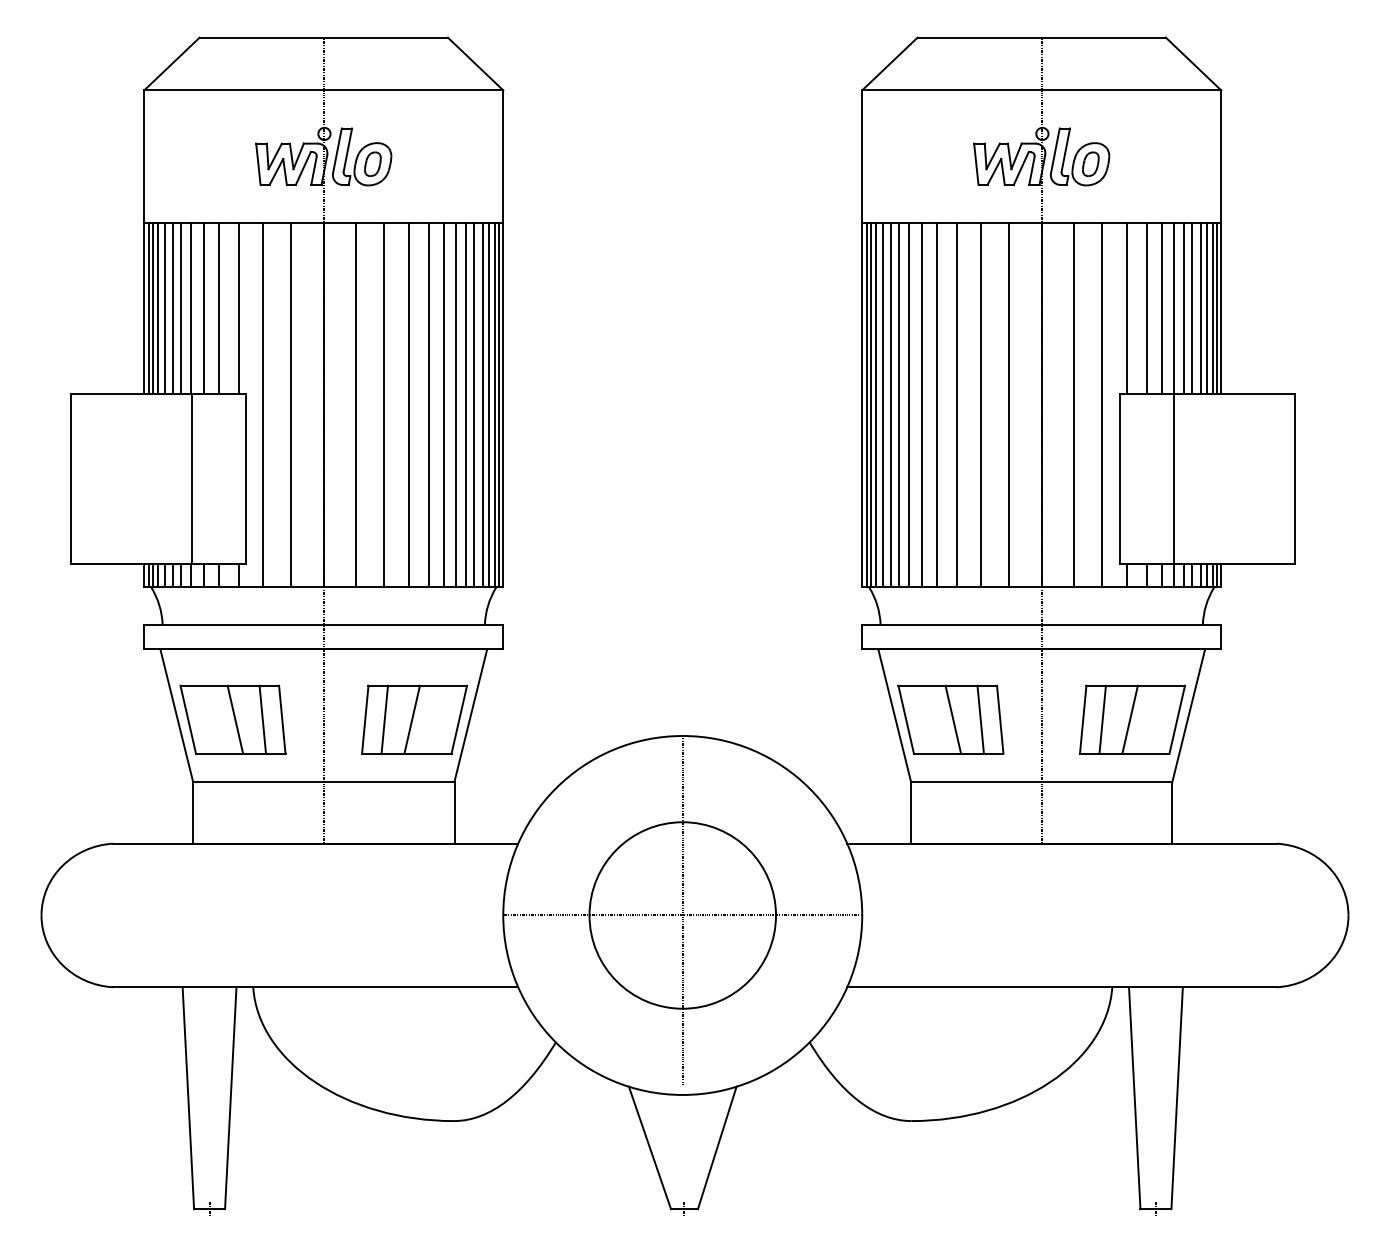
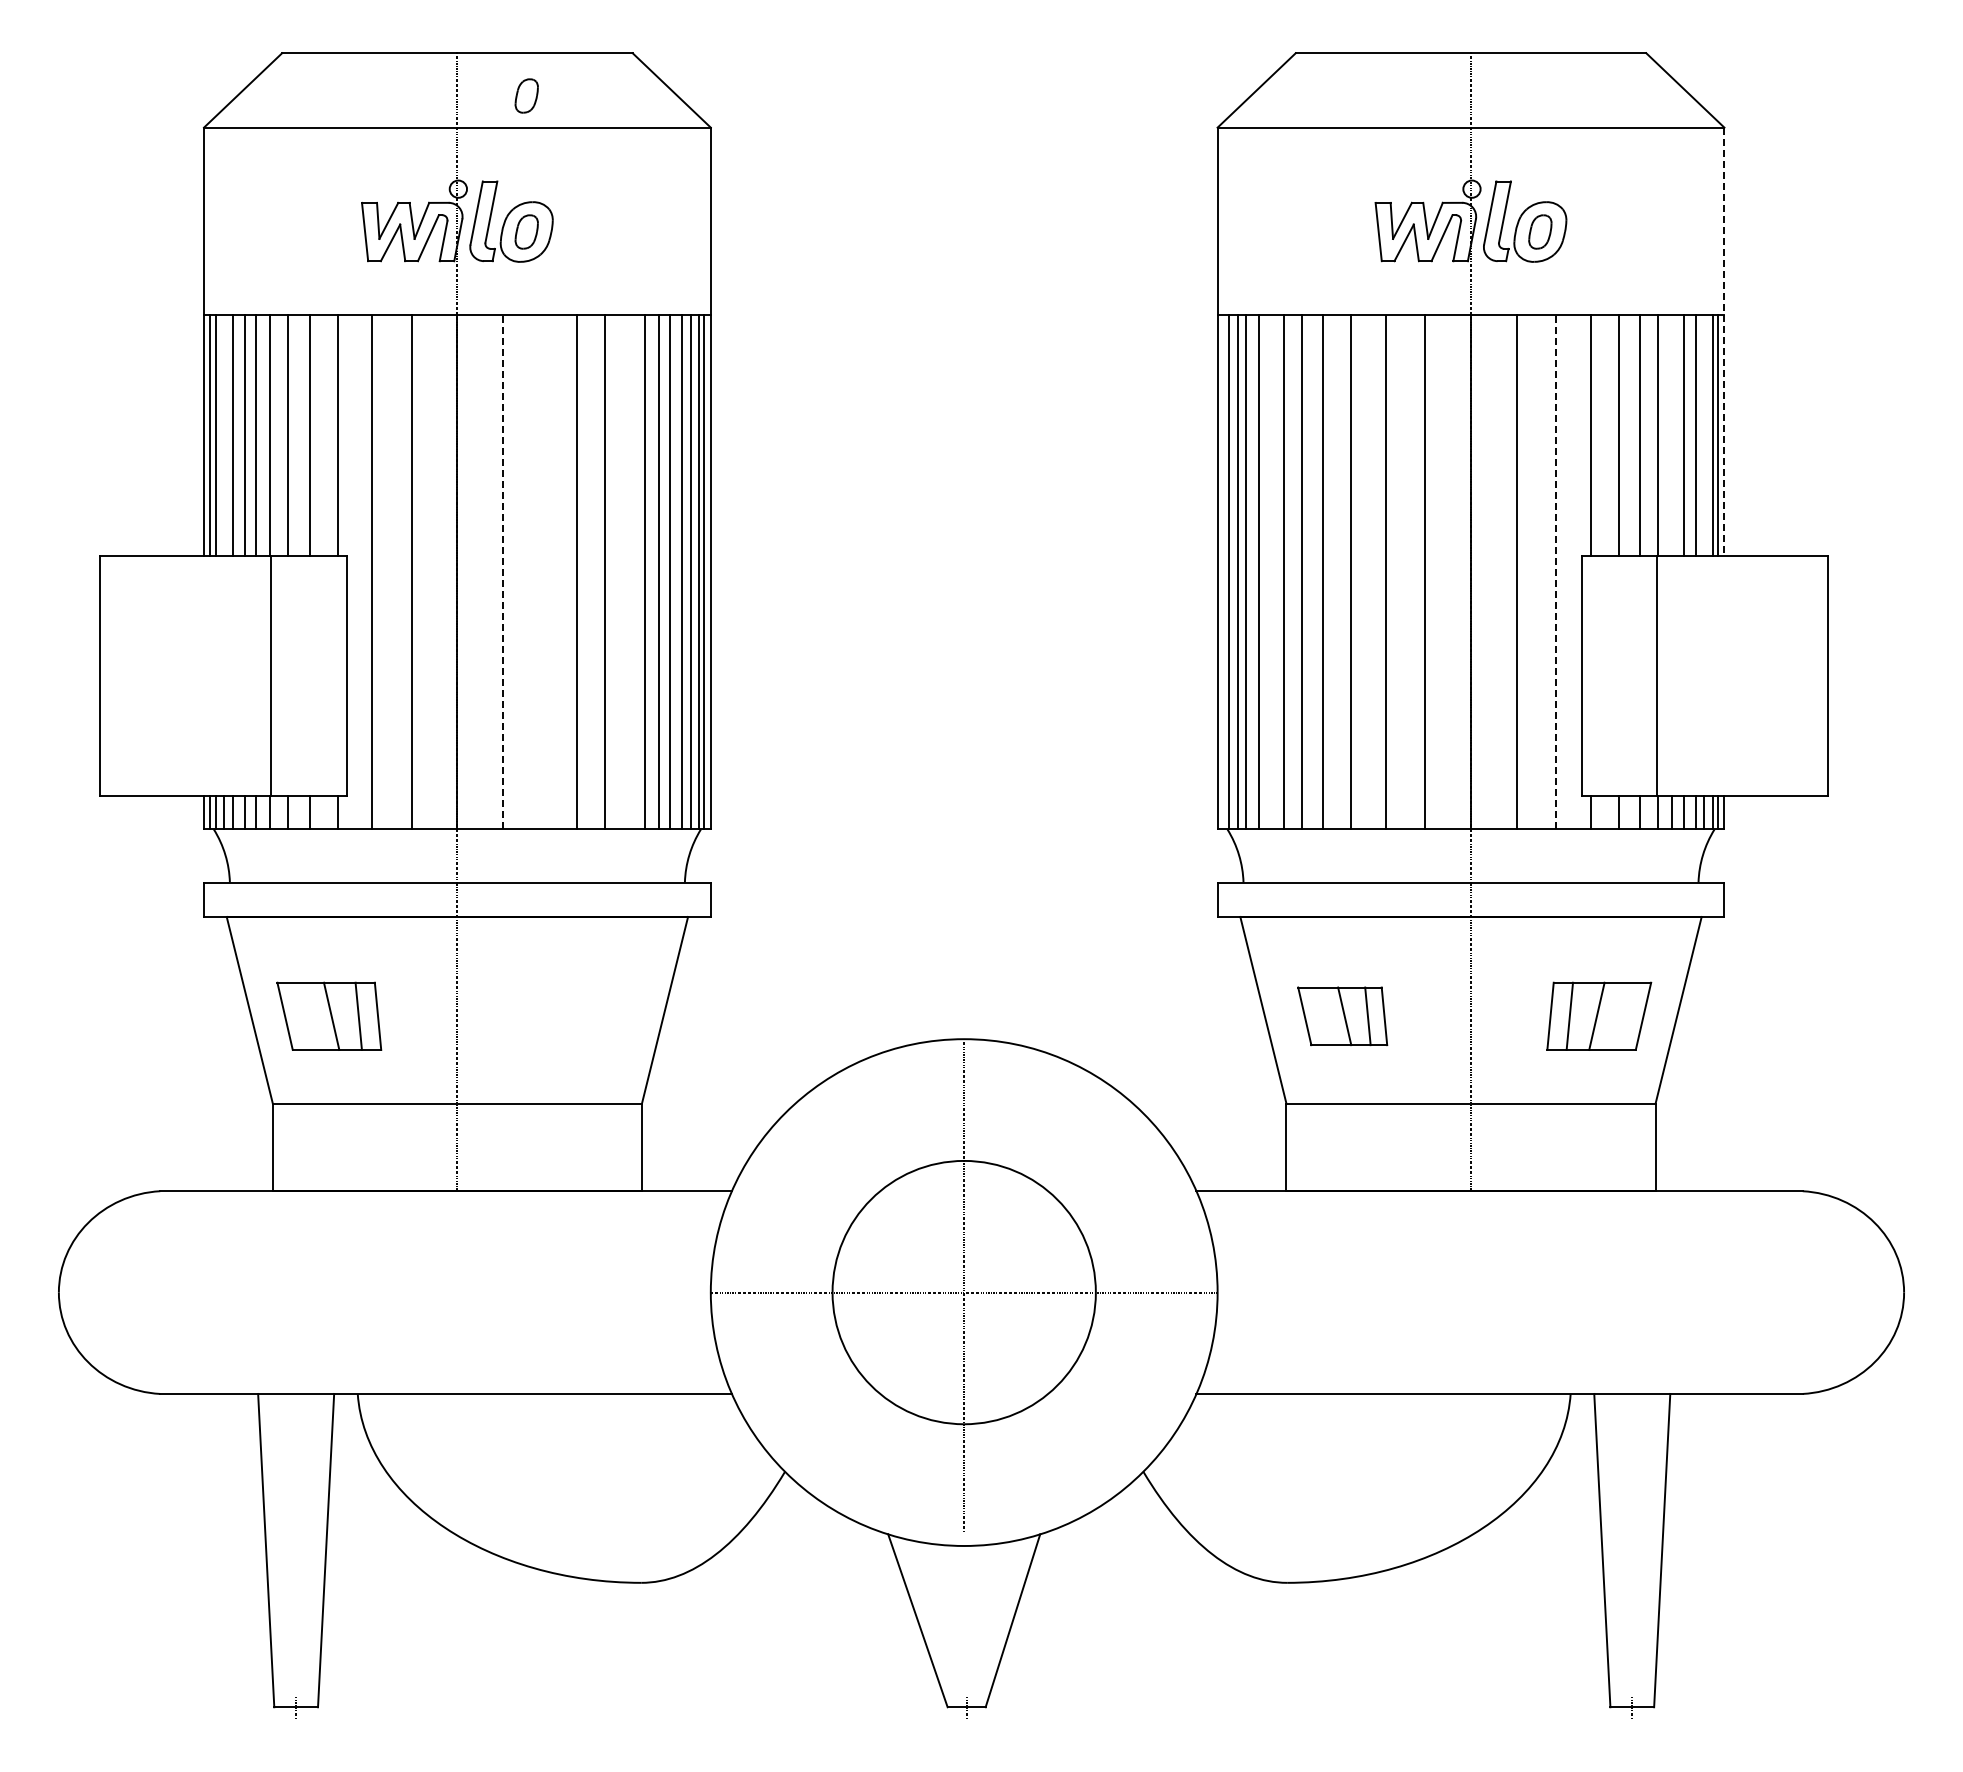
part: (372, 67) -> (526, 95), added
line: (1221, 242) -> (1724, 342), solid -> dashed
line: (158, 308) -> (223, 435), removed
line: (1184, 308) -> (1672, 435), removed
line: (1207, 308) -> (1704, 435), removed
line: (356, 404) -> (503, 571), solid -> dashed
line: (384, 405) -> (542, 572), removed
line: (443, 405) -> (626, 572), removed
line: (867, 405) -> (1224, 572), removed
line: (898, 405) -> (1269, 572), removed
line: (1102, 405) -> (1556, 572), solid -> dashed
part: (233, 719) -> (329, 1016), size x0.7
part: (414, 719) -> (585, 1016), removed
part: (950, 719) -> (1342, 1016), size x0.6
part: (1132, 719) -> (1599, 1016), size x0.7

